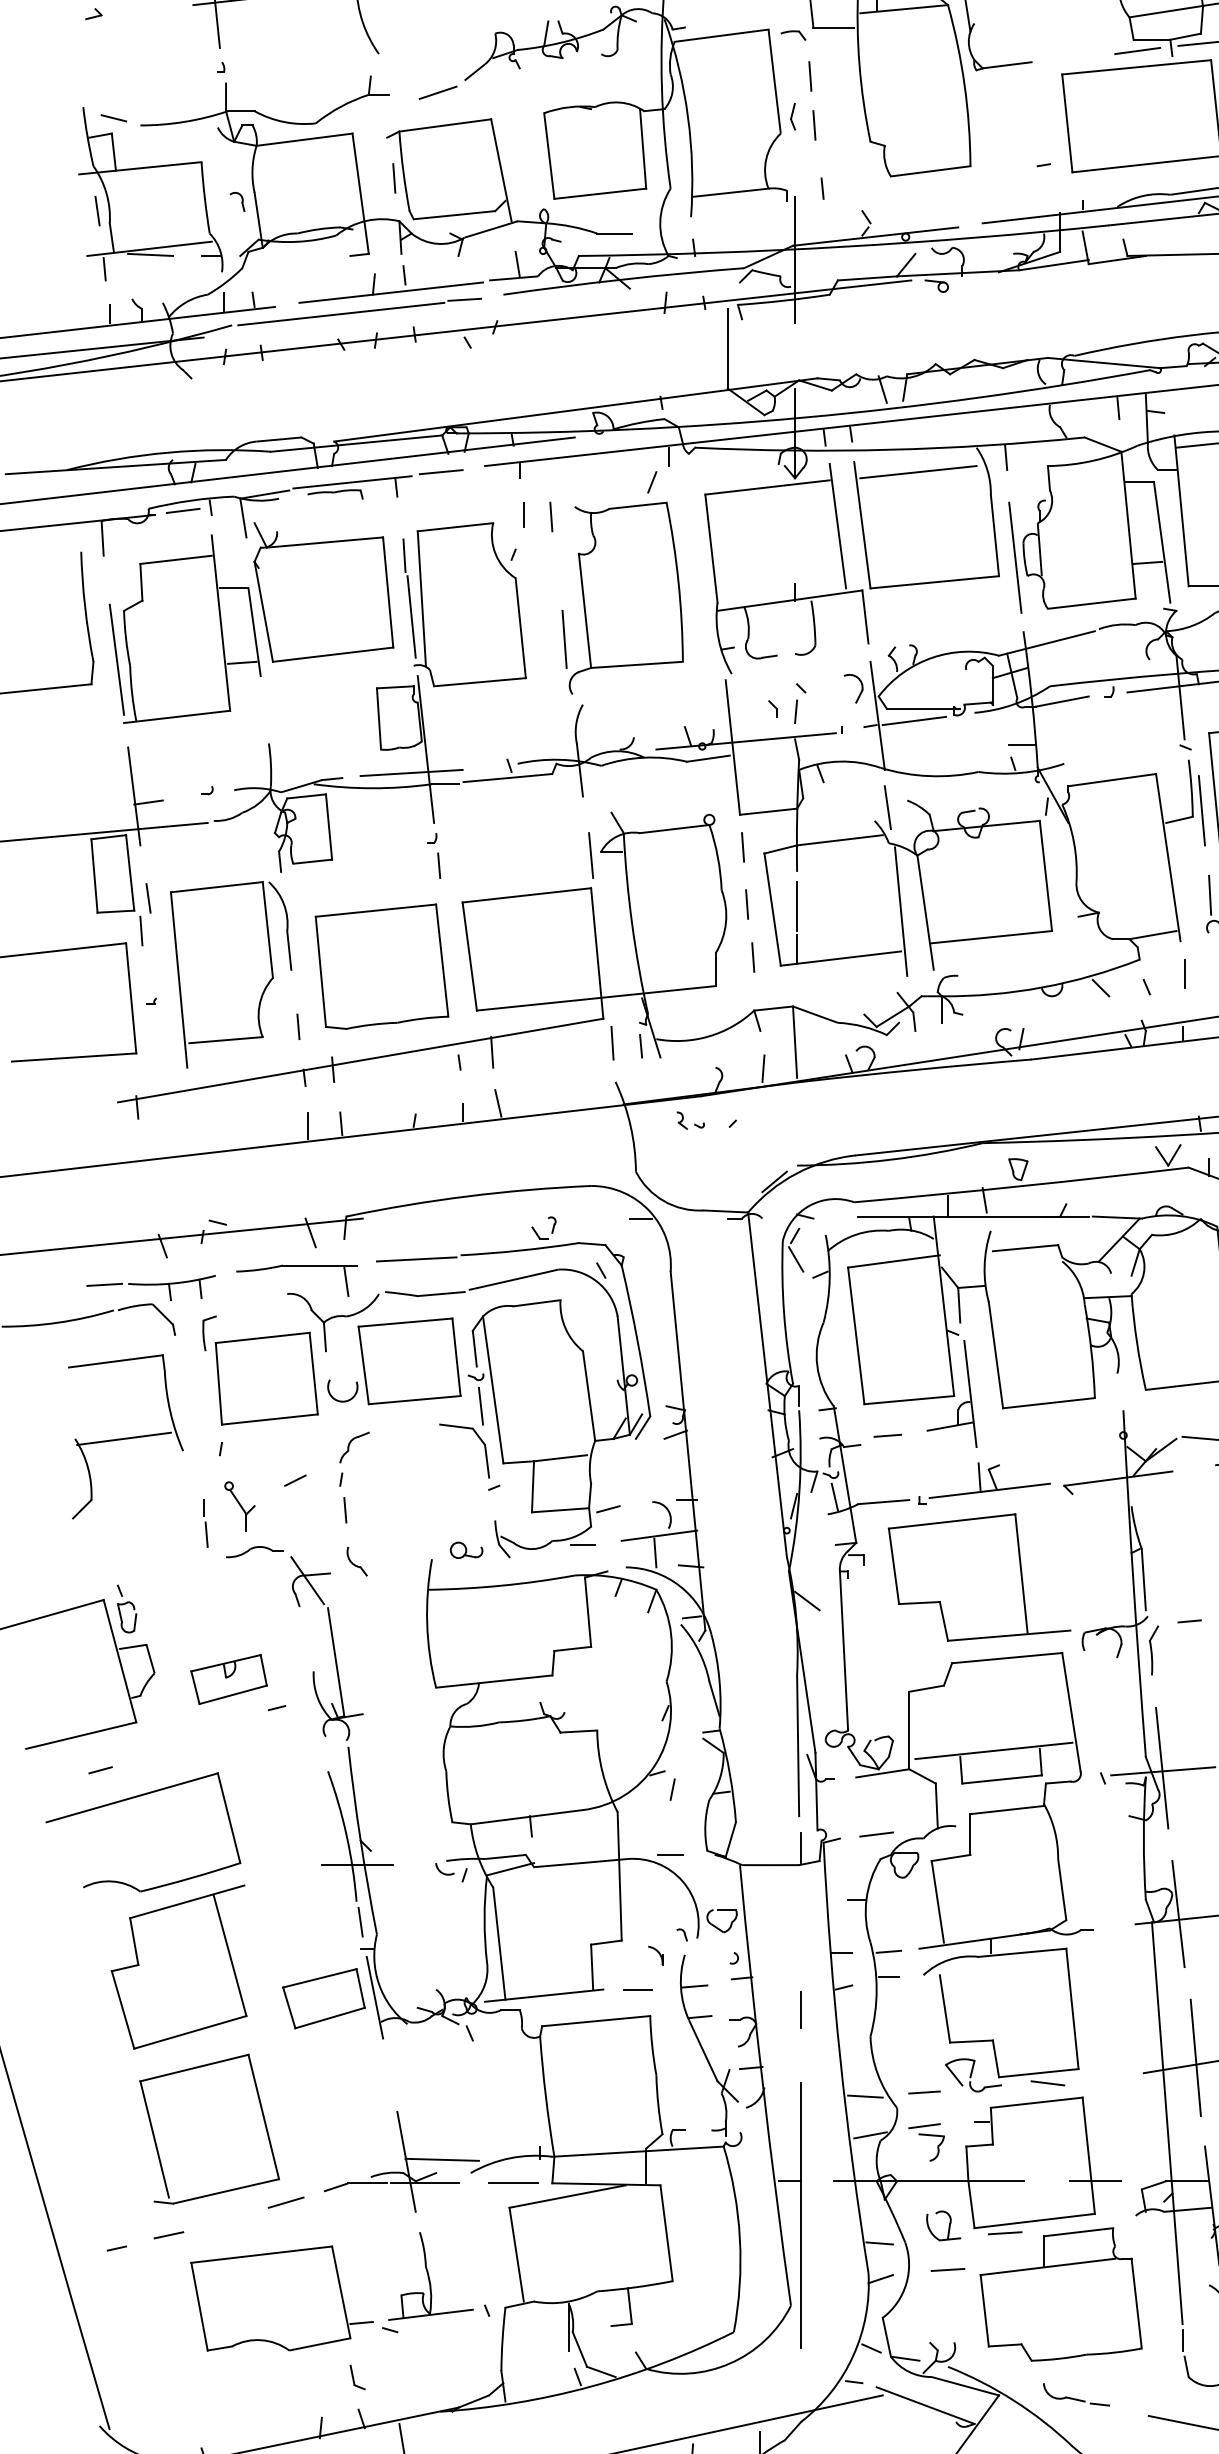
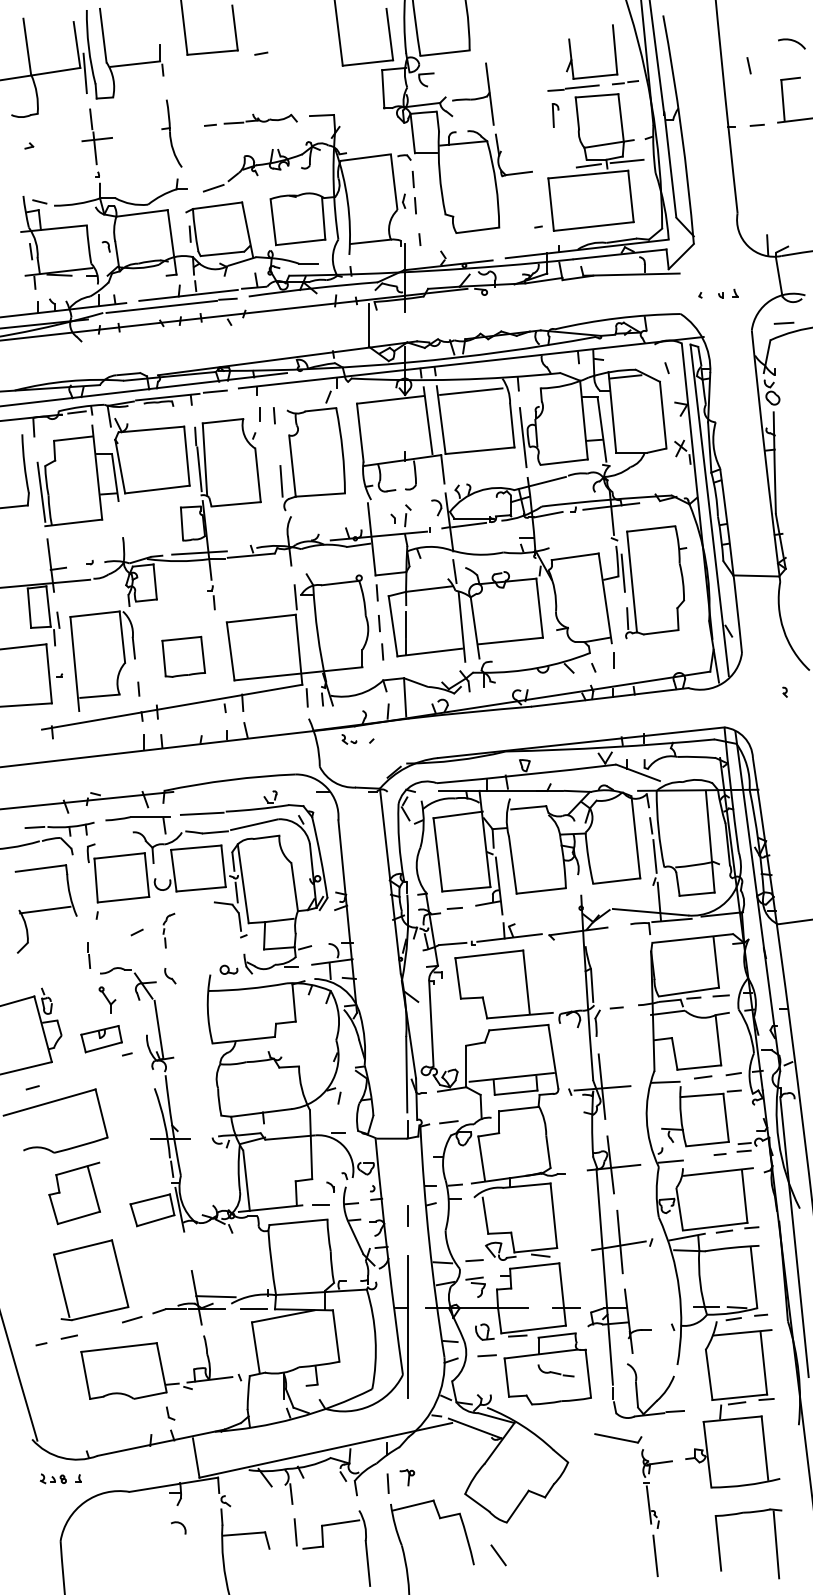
part: (381, 966) -> (183, 656), size x0.6
part: (353, 1476) -> (168, 930), size x0.7
part: (240, 1504) -> (107, 999), moved
part: (178, 1967) -> (74, 1193), size x0.7
part: (1075, 2394) -> (555, 1370), moved

